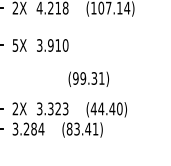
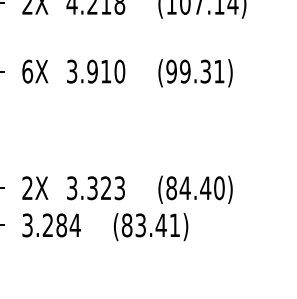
text: (15, 45) -> (27, 71), 5X -> 6X
text: (88, 78) -> (194, 71), moved
text: (93, 108) -> (171, 187), (44.40) -> (84.40)

